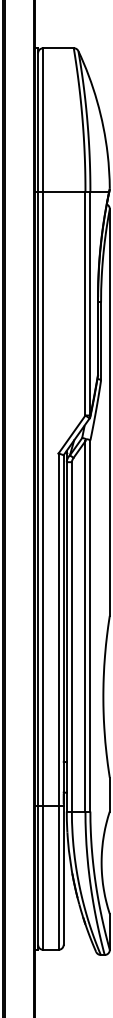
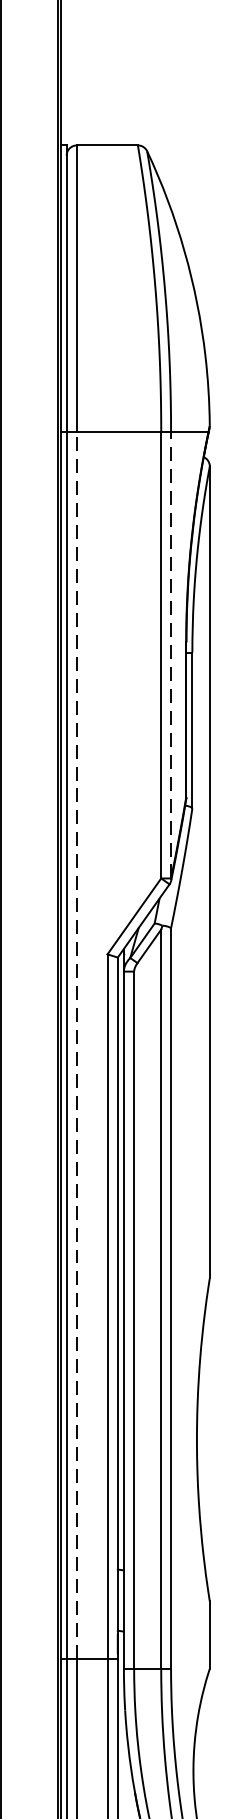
line: (90, 303) -> (171, 654), solid -> dashed
line: (43, 498) -> (77, 1044), solid -> dashed

